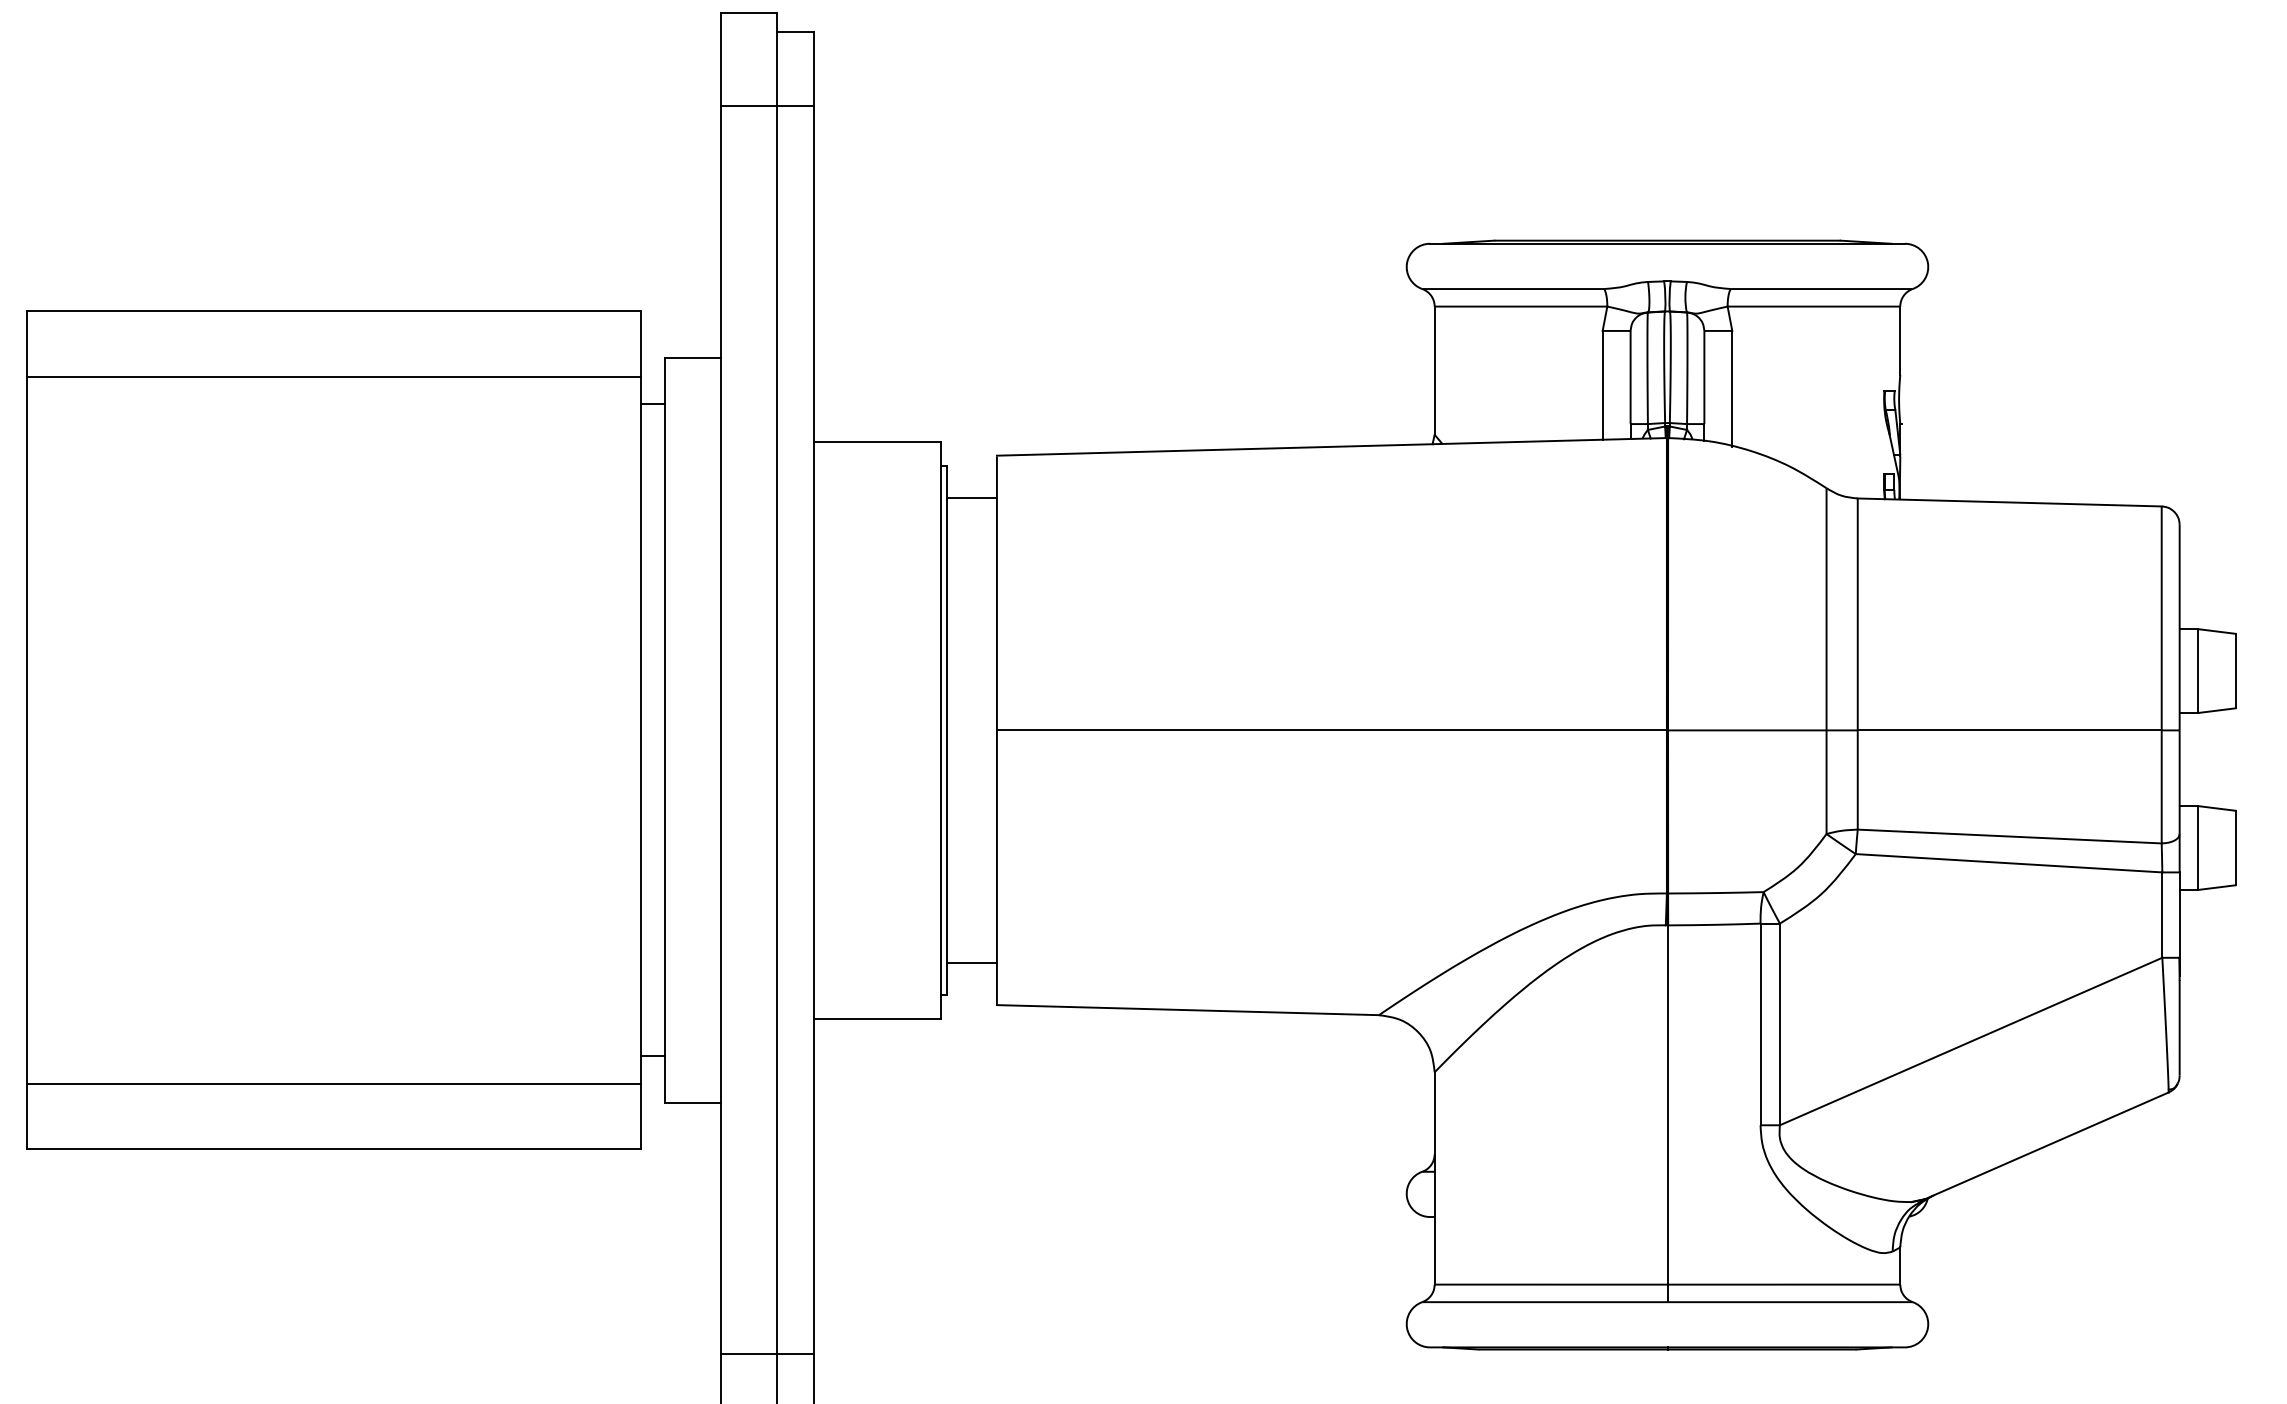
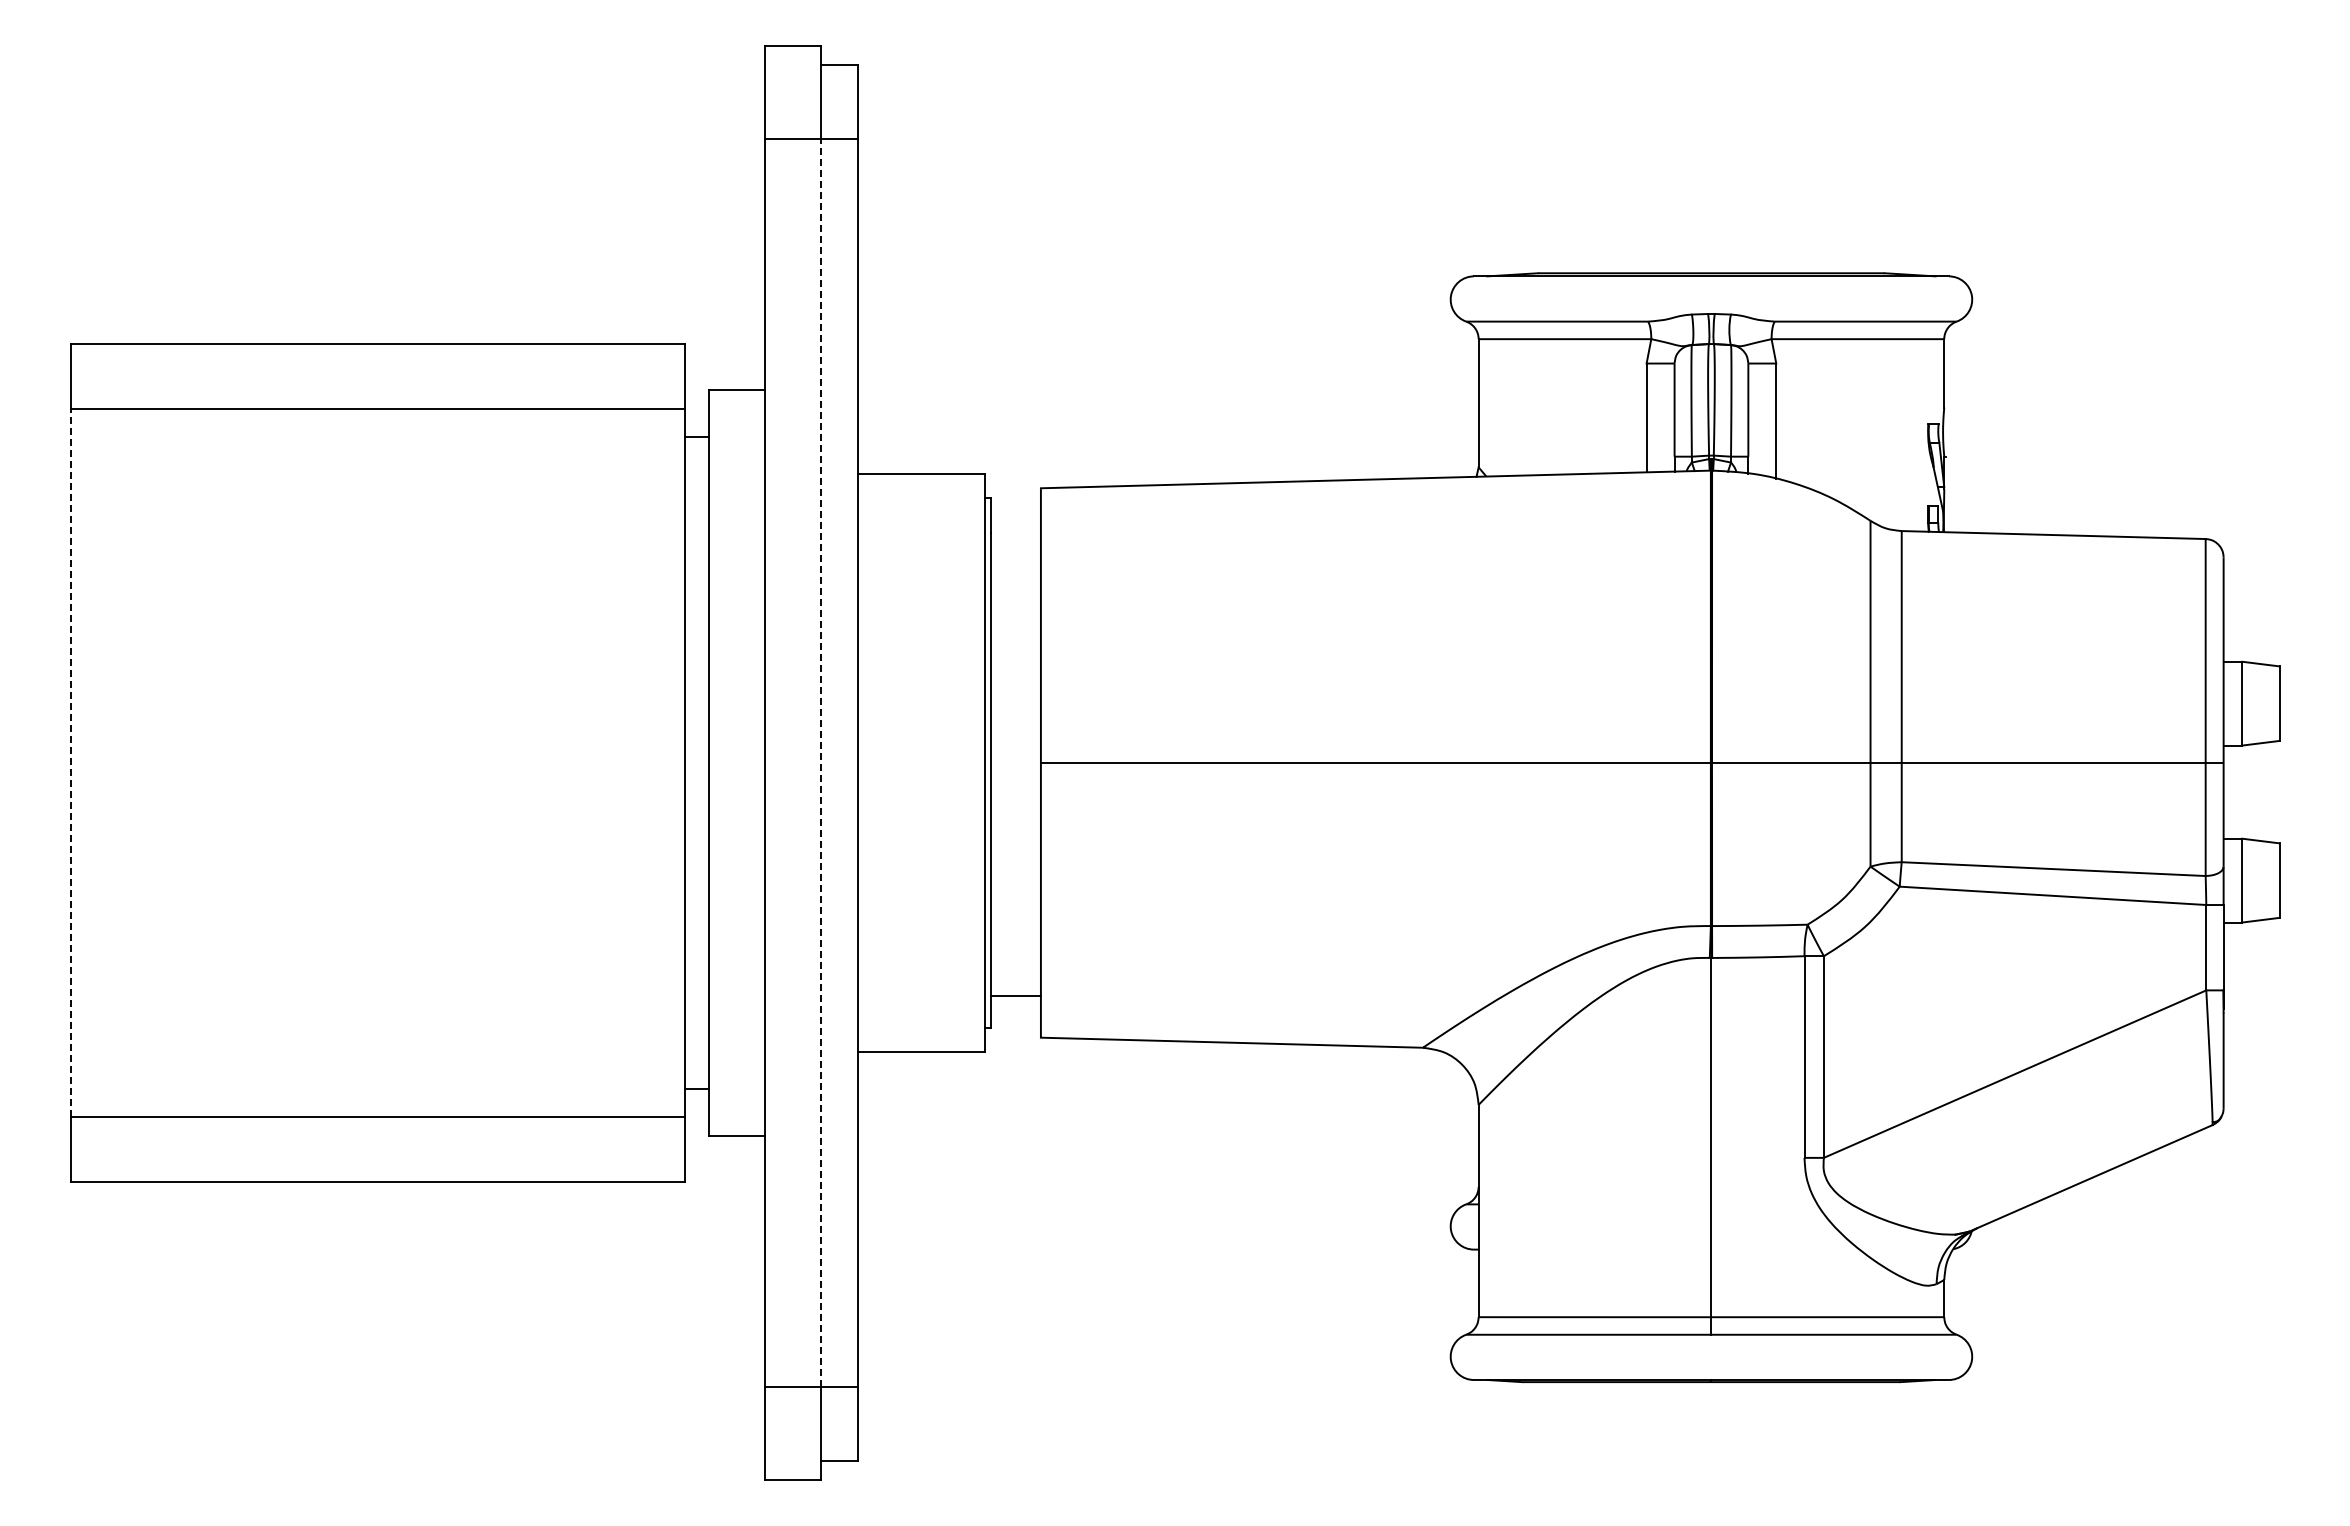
line: (971, 497) -> (1015, 530), removed
line: (26, 730) -> (70, 763), solid -> dashed
line: (777, 730) -> (821, 763), solid -> dashed

